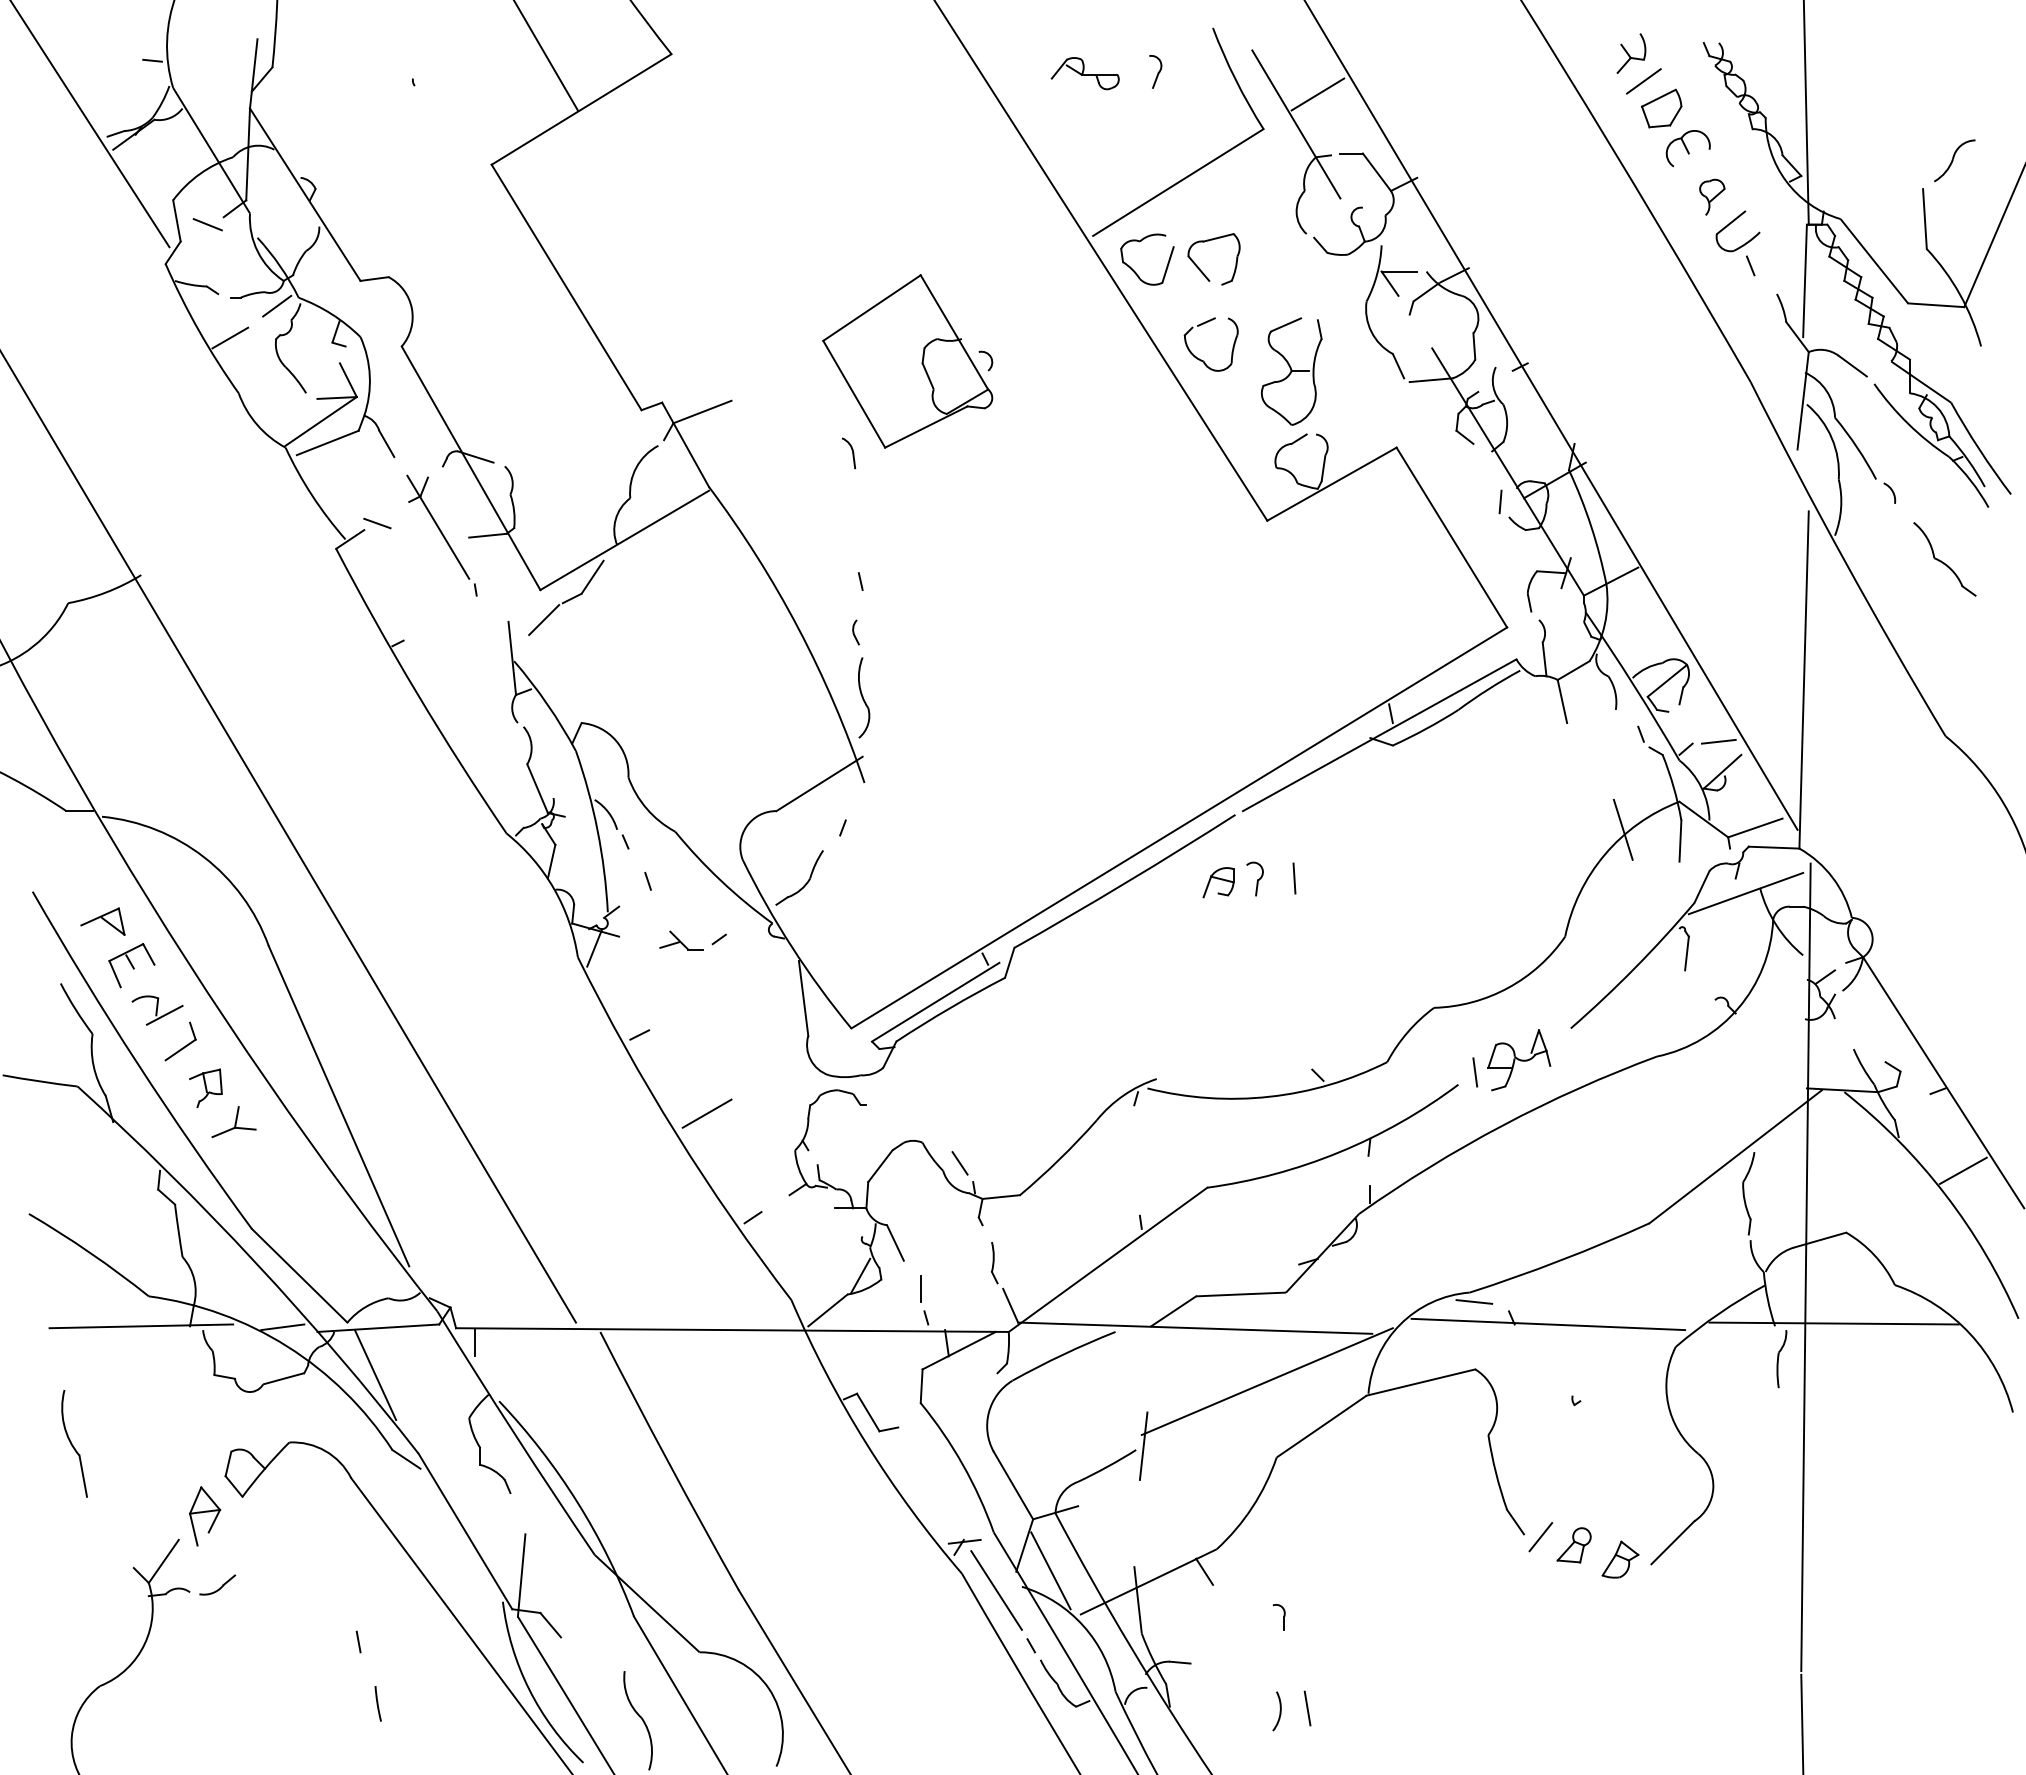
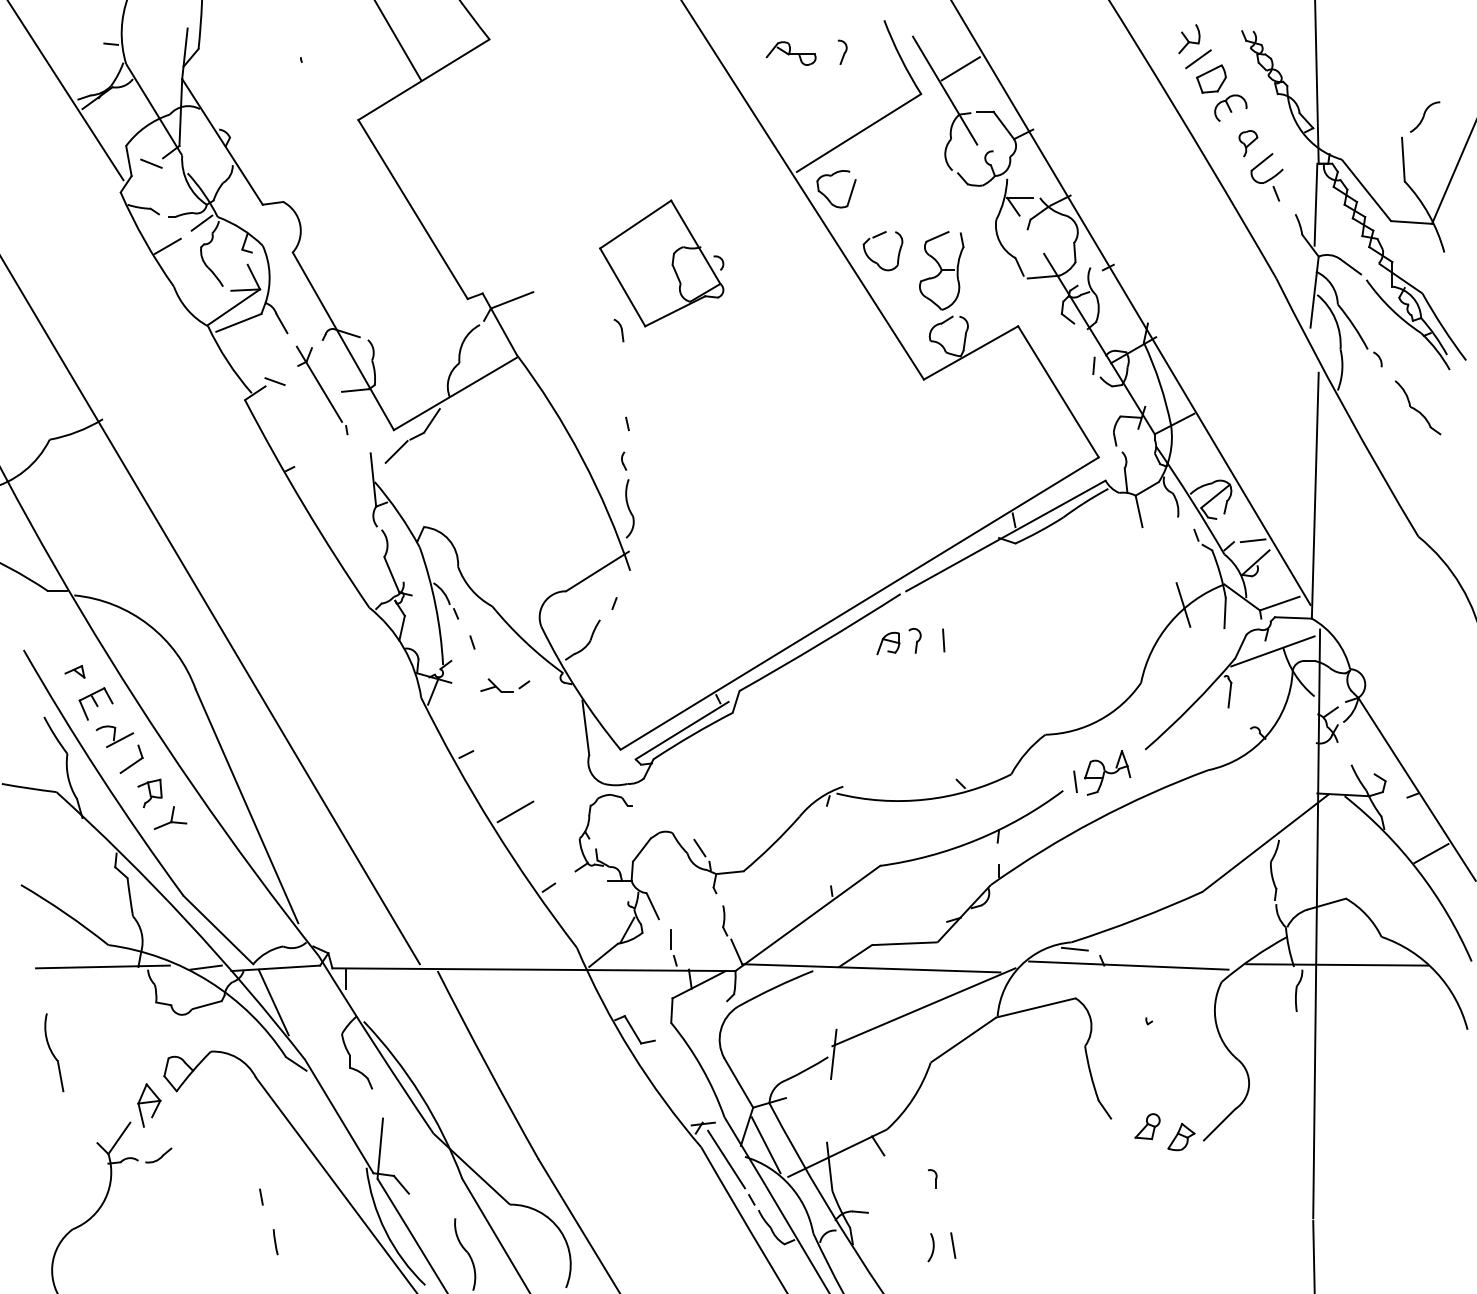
part: (1199, 267) -> (874, 194), removed
part: (102, 921) -> (74, 671), size x0.6
line: (1540, 1537) -> (1123, 1120), removed

